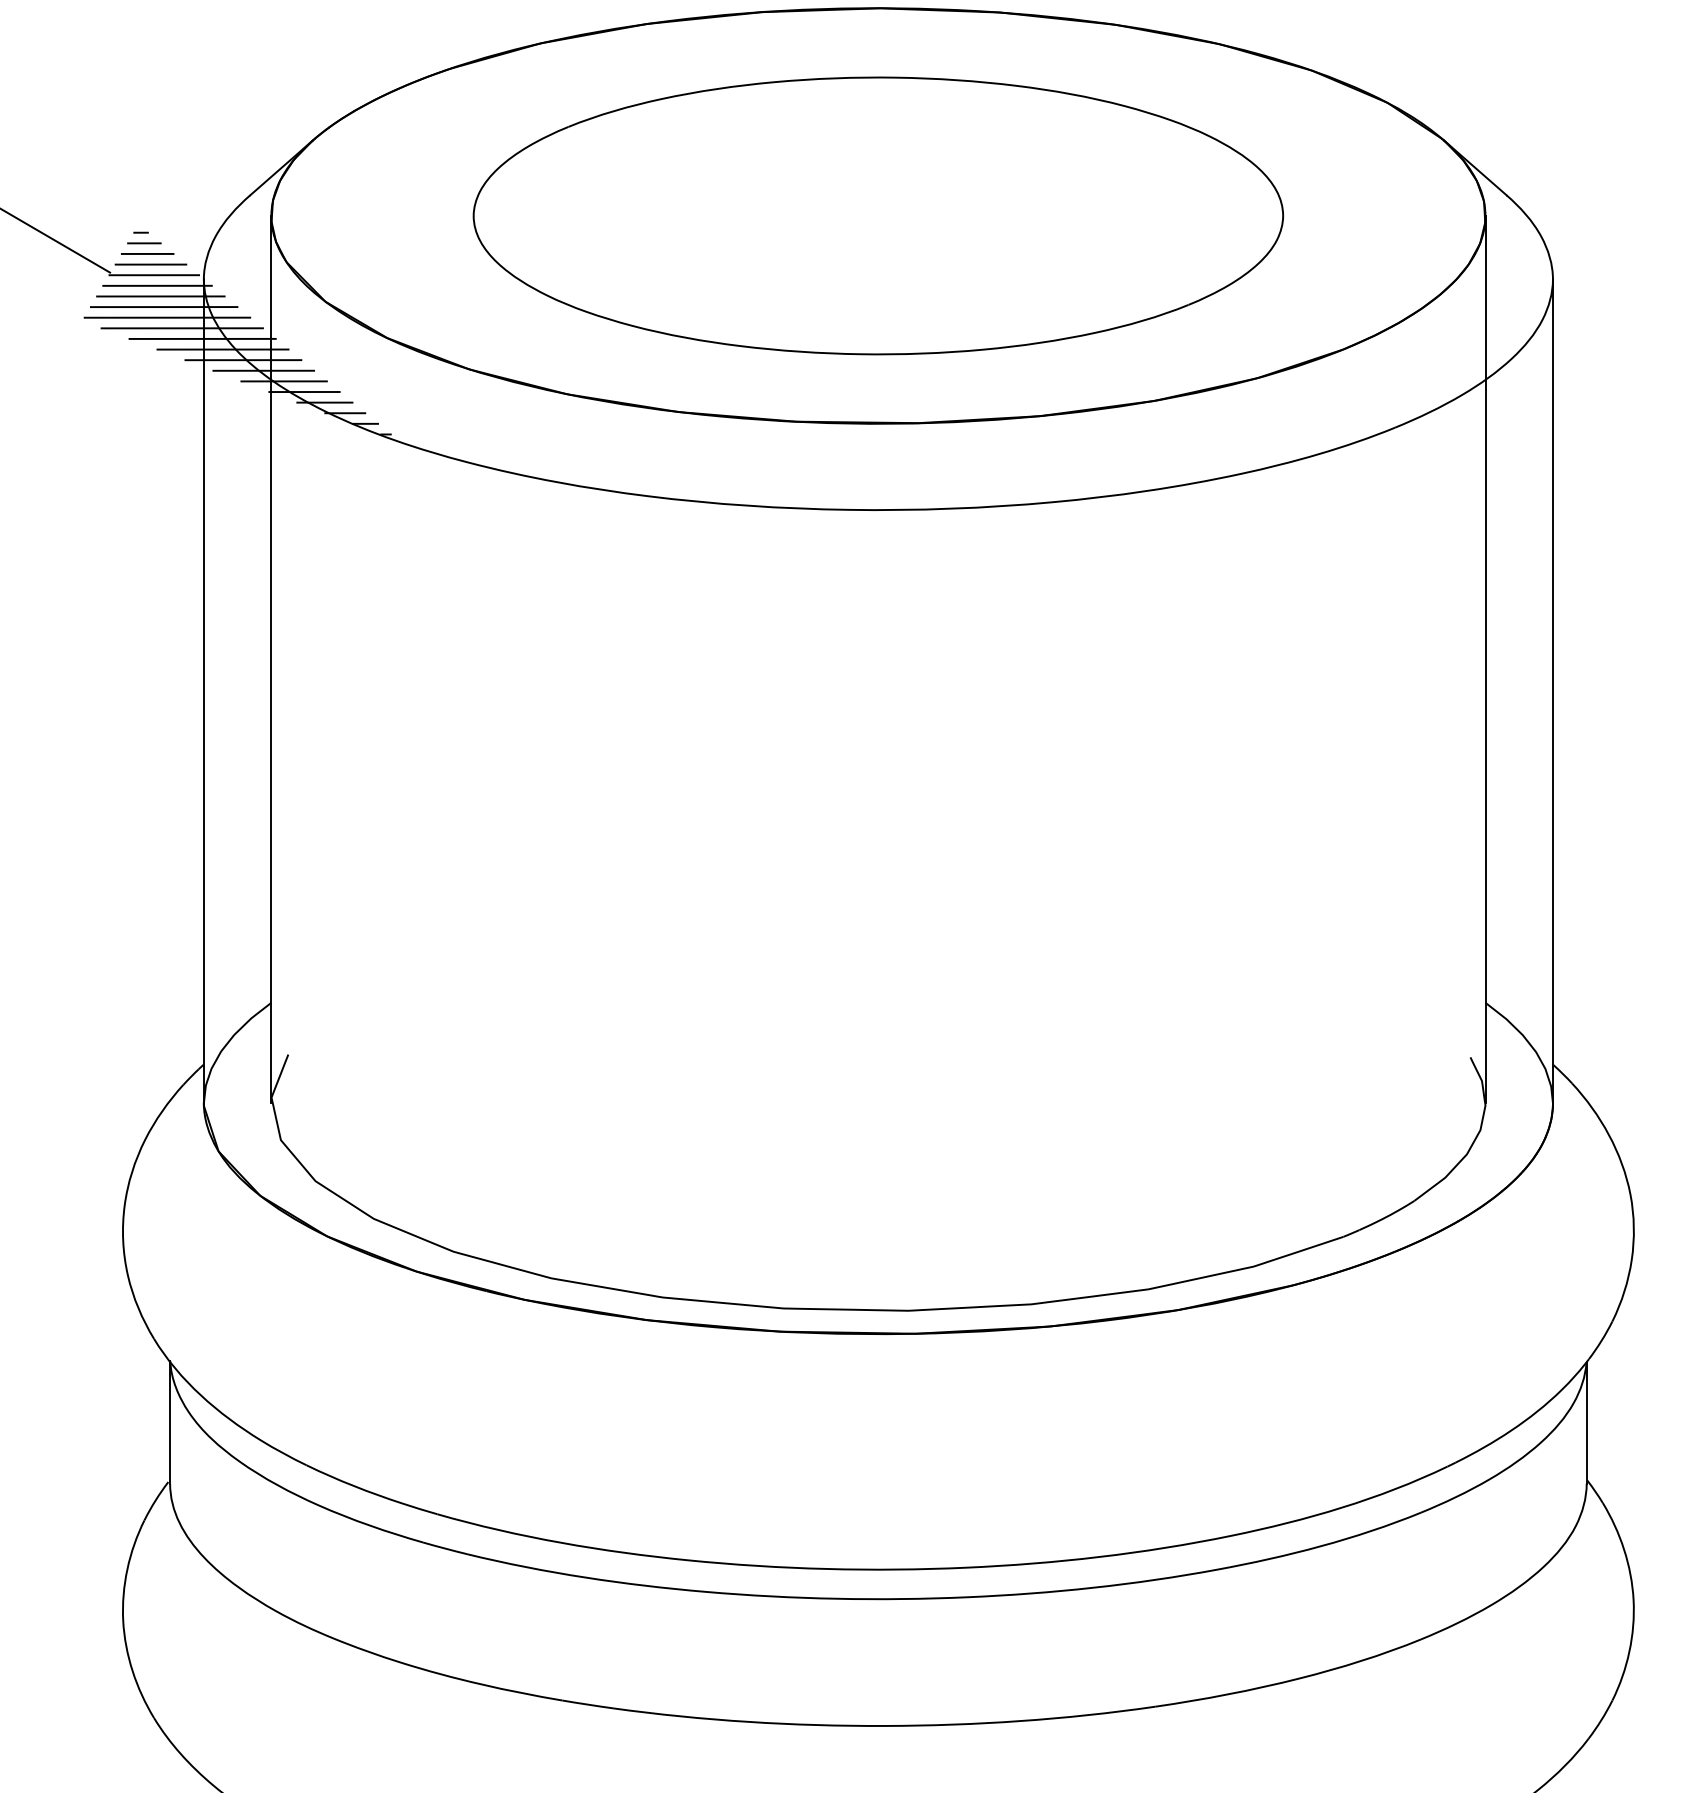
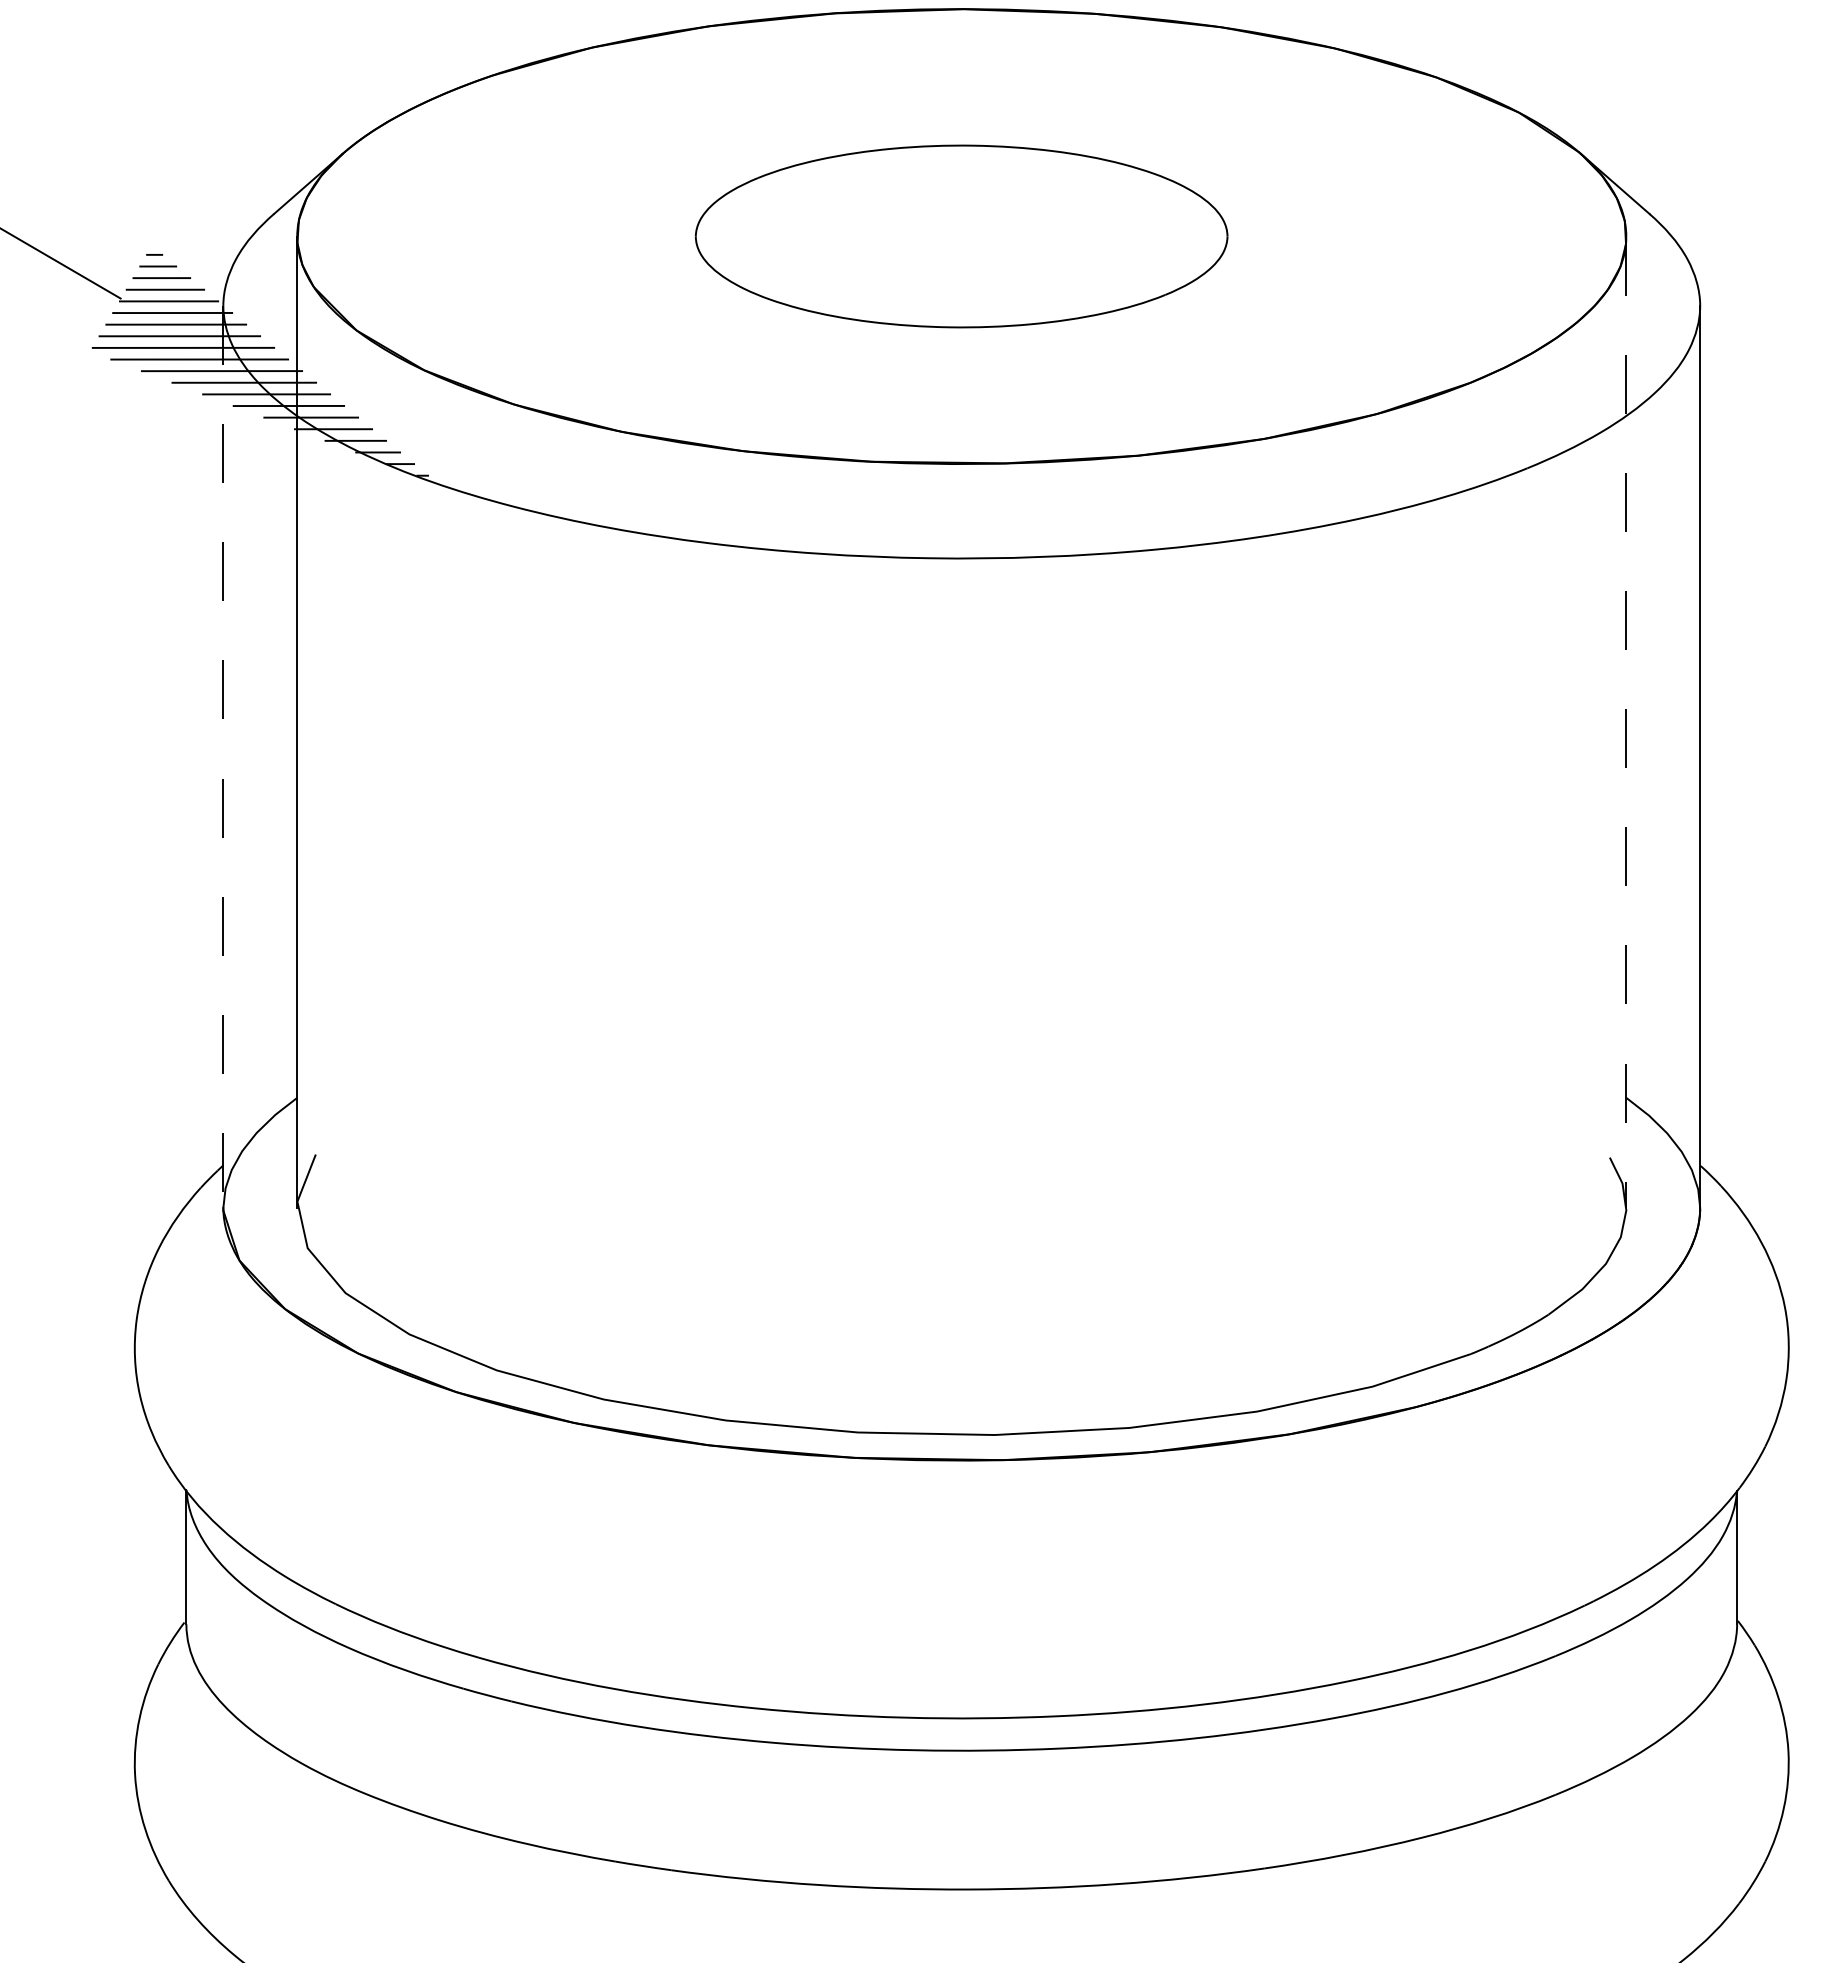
part: (878, 215) -> (961, 236), size x0.6
line: (1485, 659) -> (1626, 722), solid -> dashed
line: (204, 691) -> (223, 757), solid -> dashed

